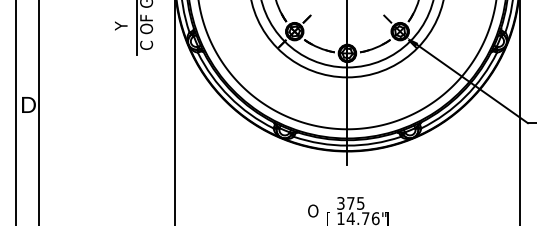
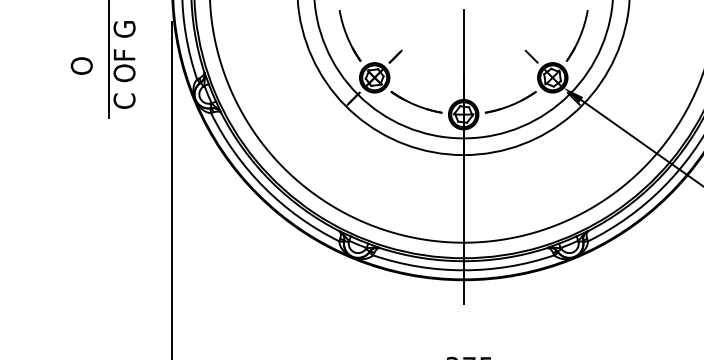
text: (120, 24) -> (80, 65), Y -> O

